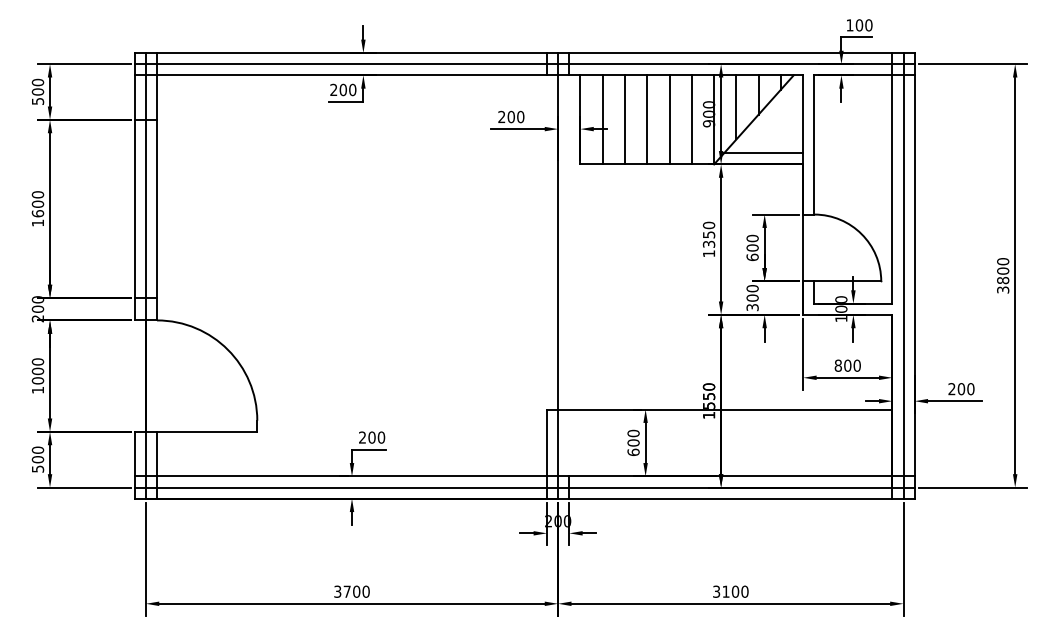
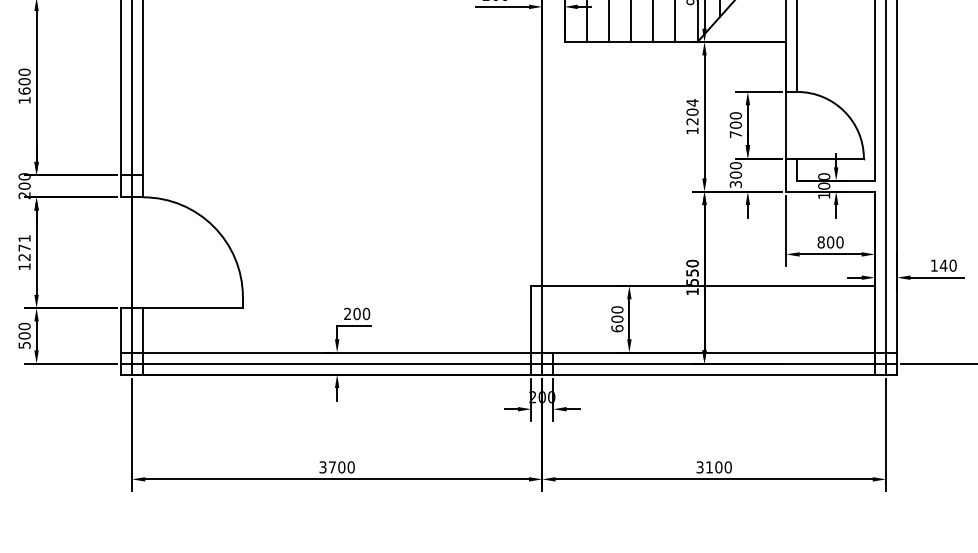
line: (763, 153) -> (746, 31), removed
text: (708, 234) -> (691, 111), 1350 -> 1204
text: (752, 257) -> (735, 134), 600 -> 700
text: (37, 371) -> (24, 248), 1000 -> 1271
text: (956, 389) -> (938, 266), 200 -> 140

